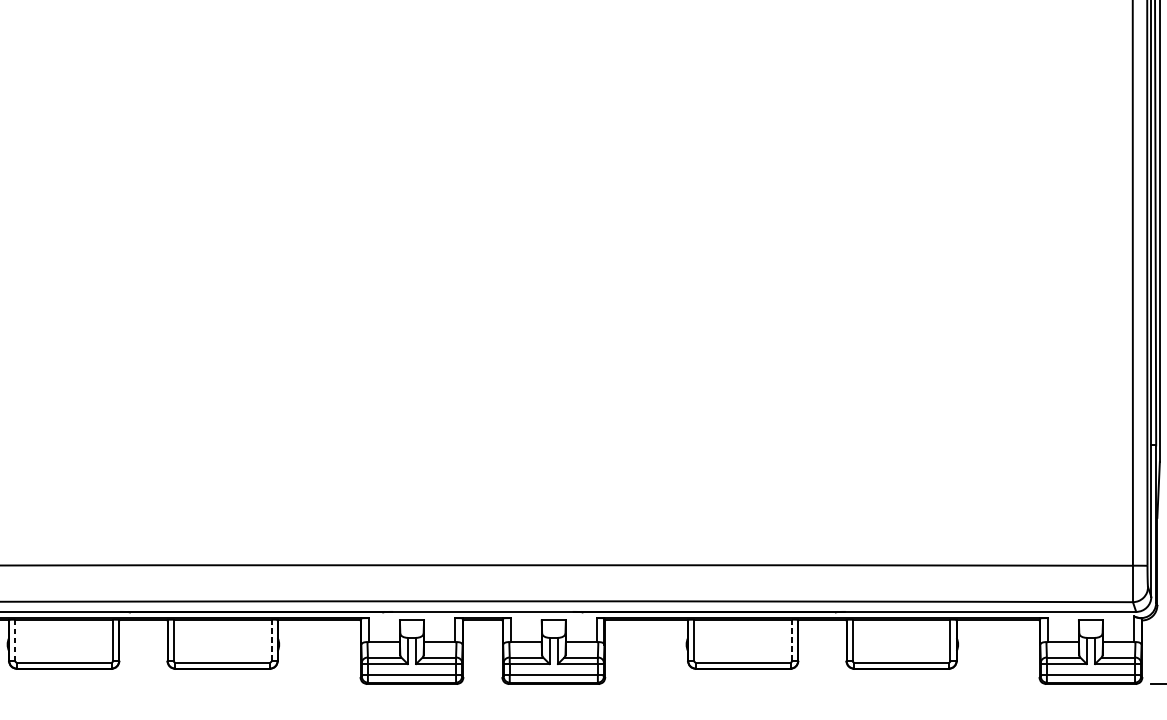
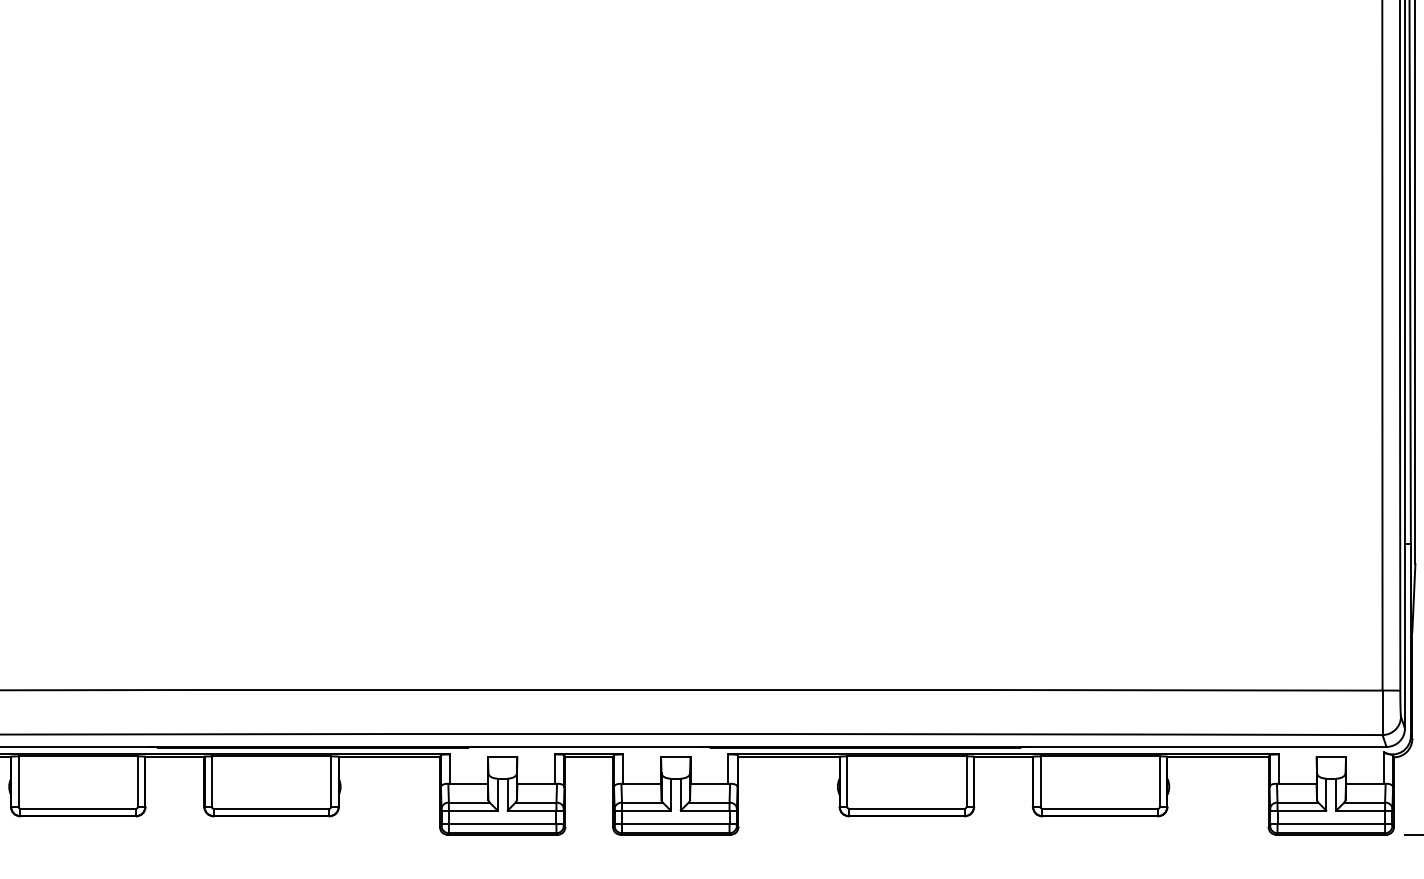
line: (271, 640) -> (331, 781), dashed -> solid
line: (792, 640) -> (966, 781), dashed -> solid
line: (15, 641) -> (18, 782), dashed -> solid

